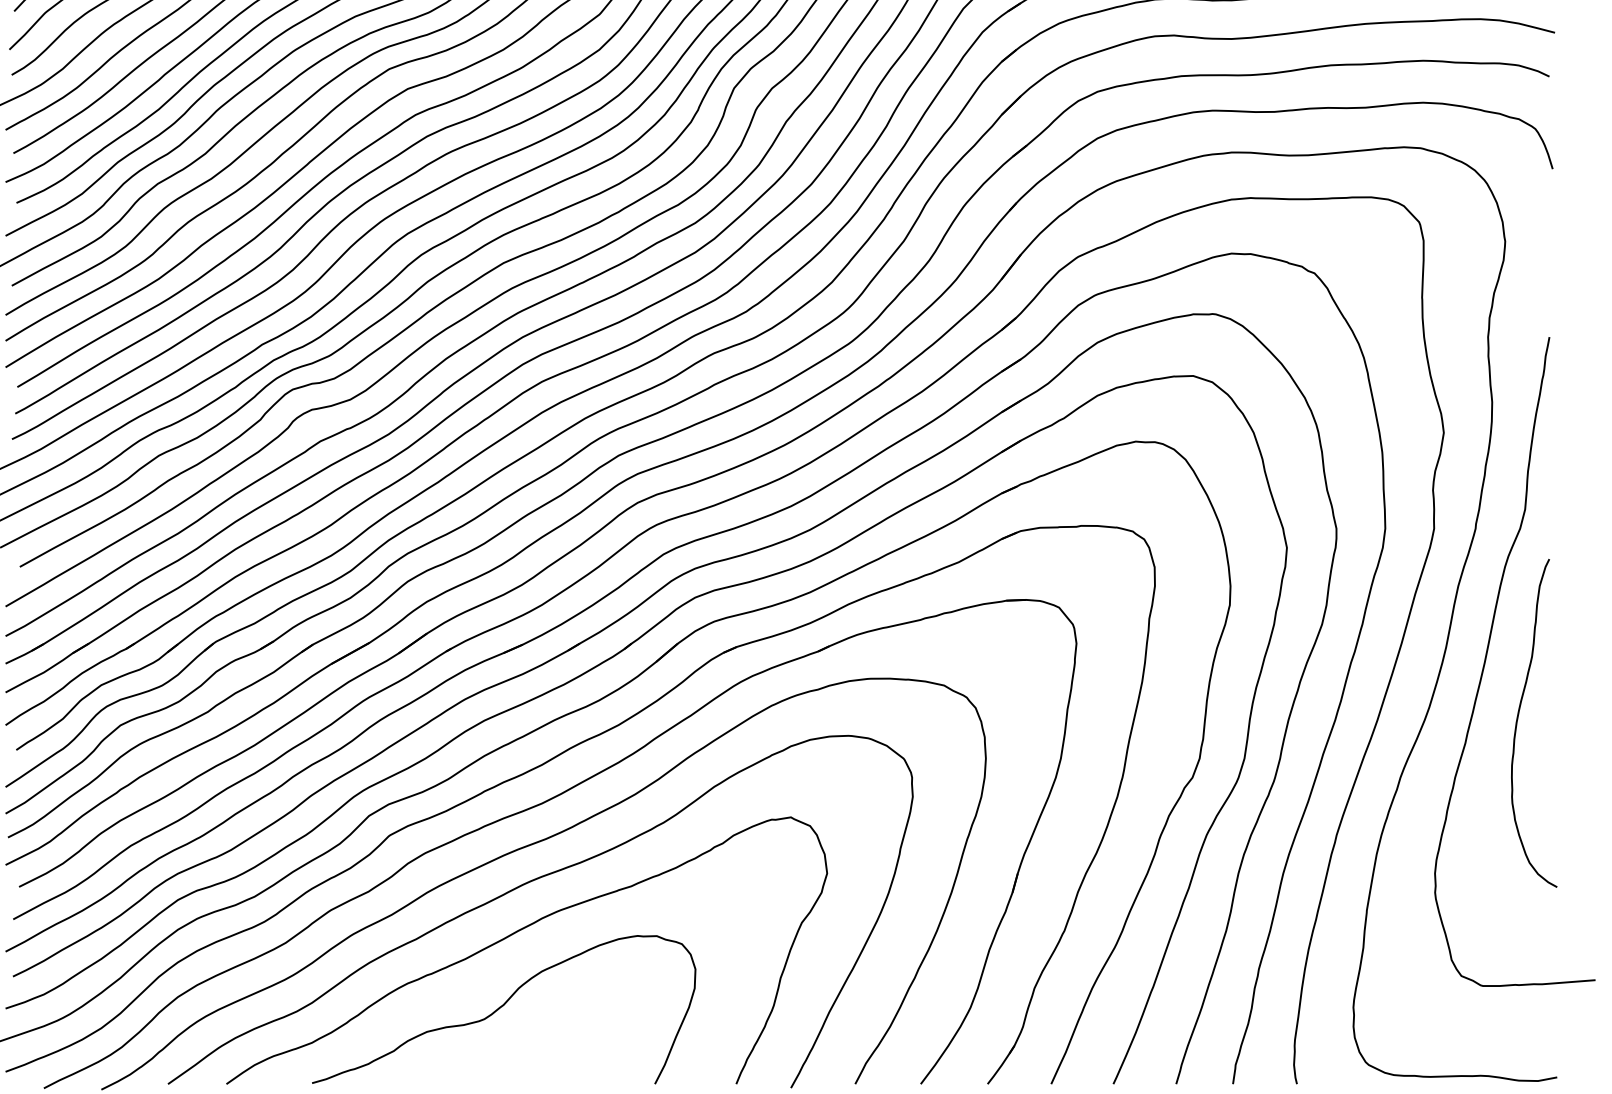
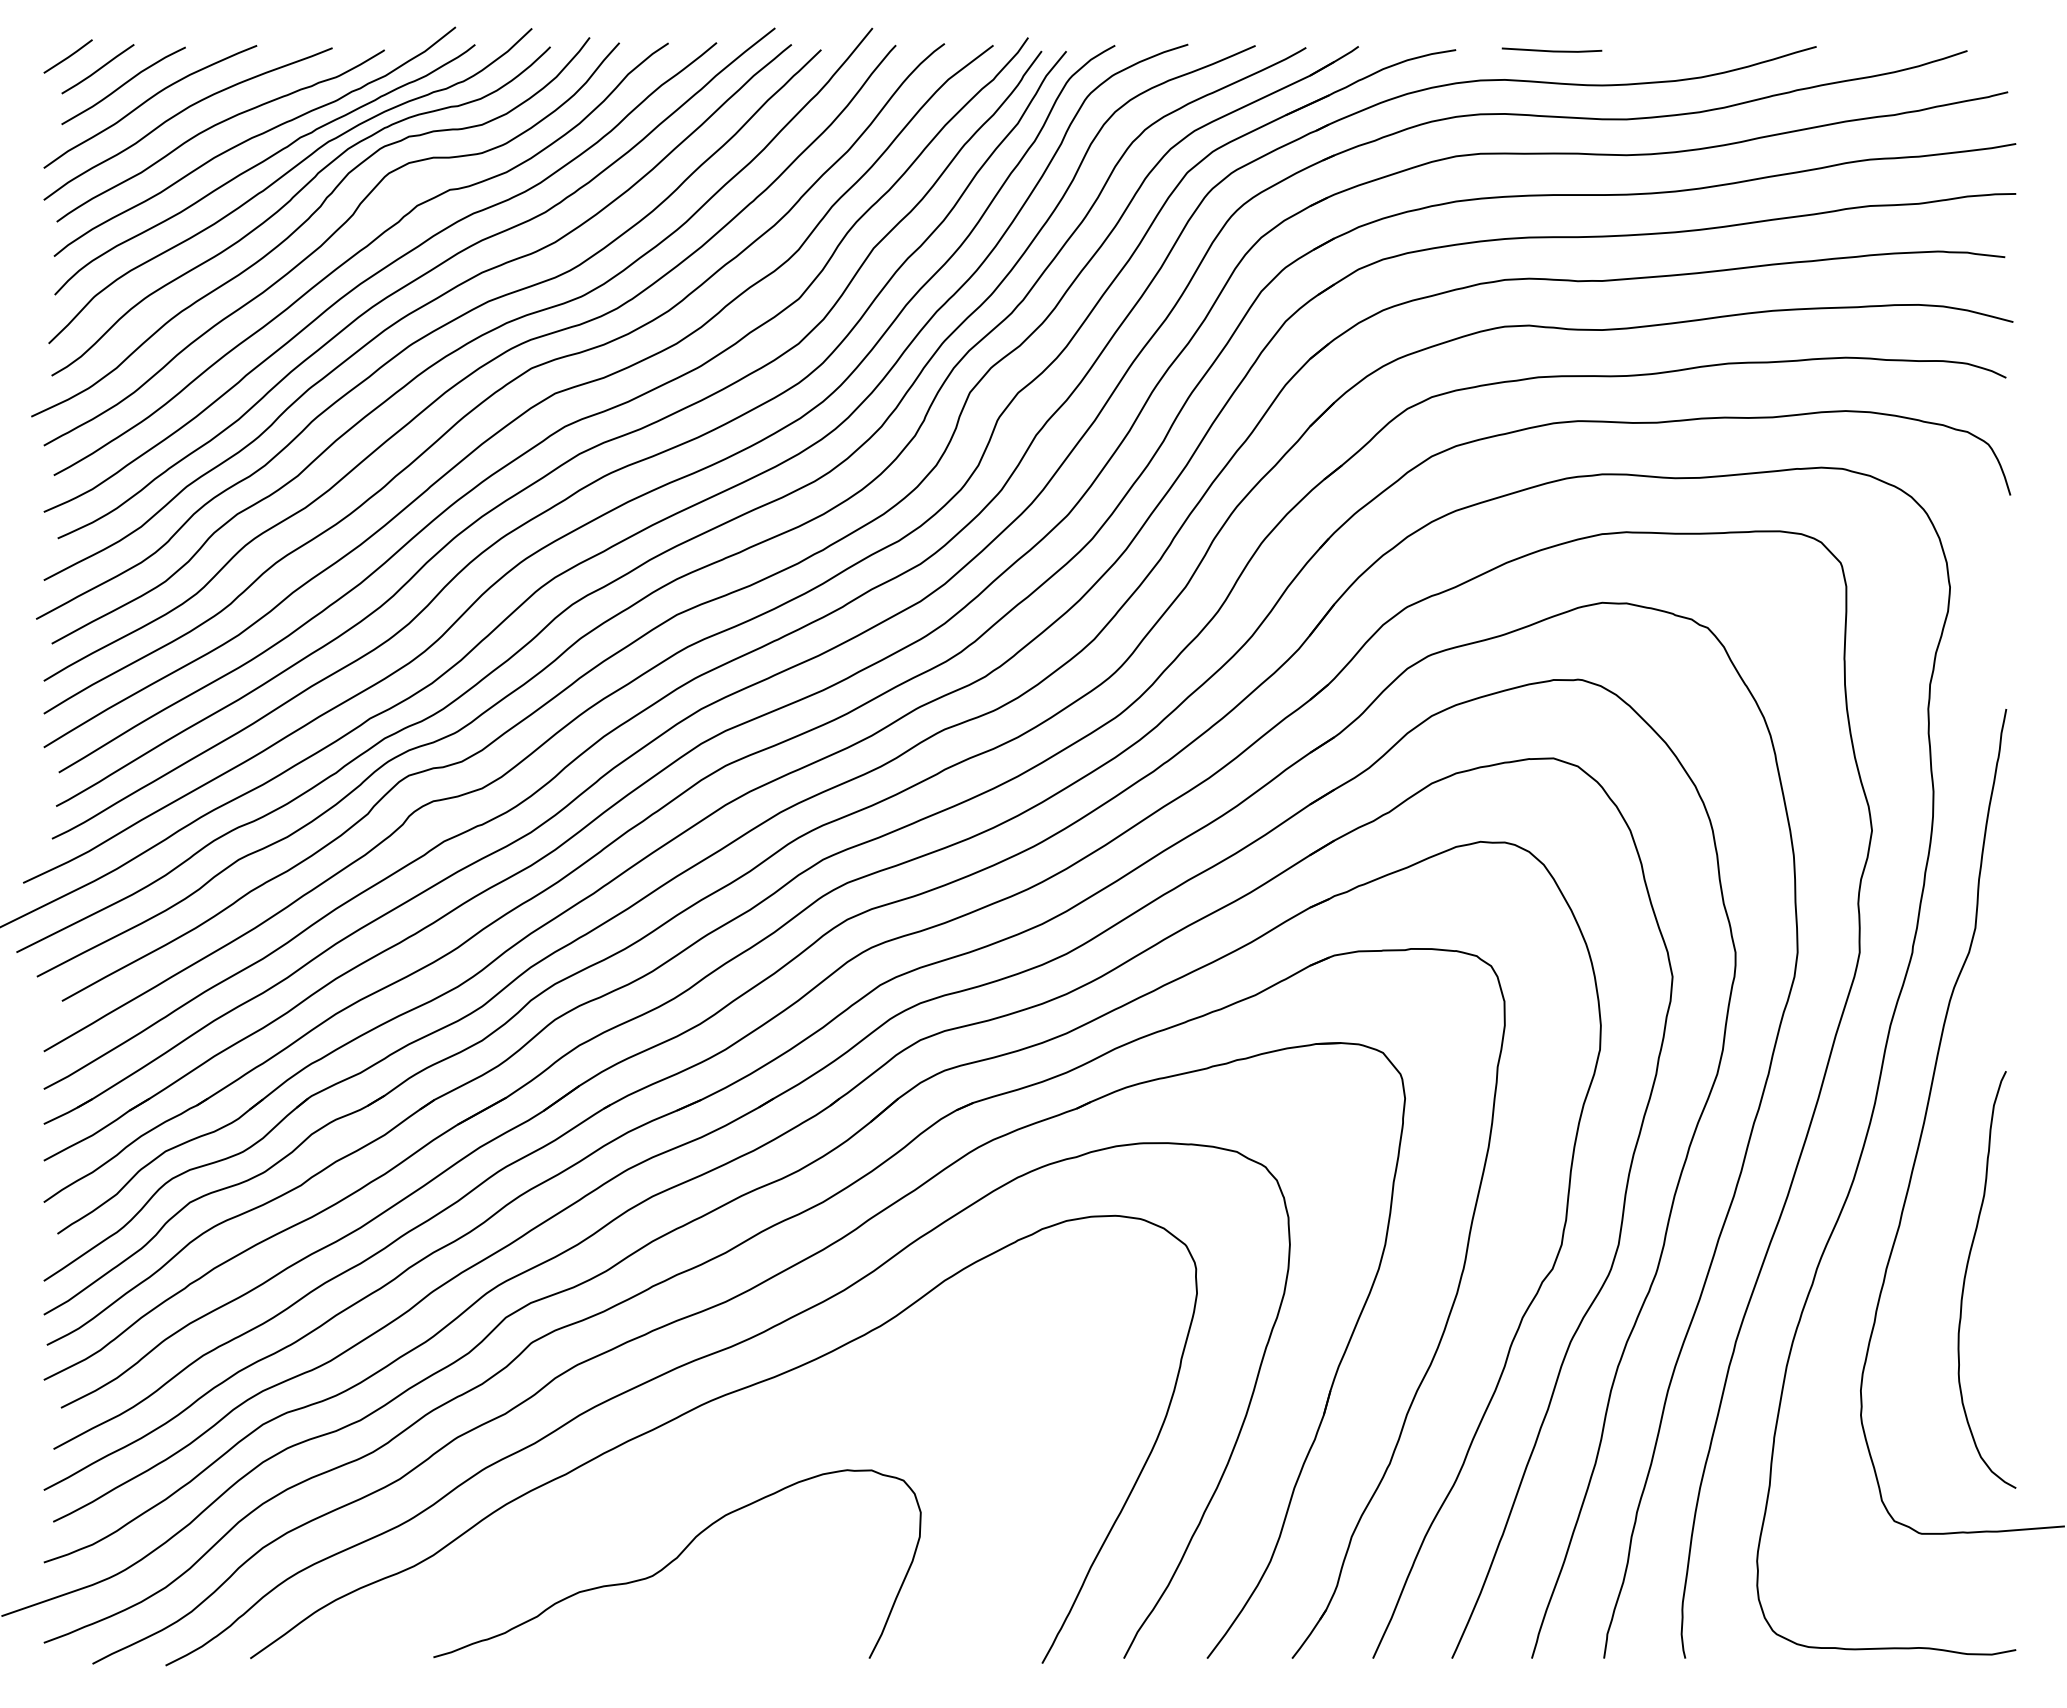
curve: (1518, 719) -> (1966, 1275), moved
curve: (515, 933) -> (691, 1467), removed

